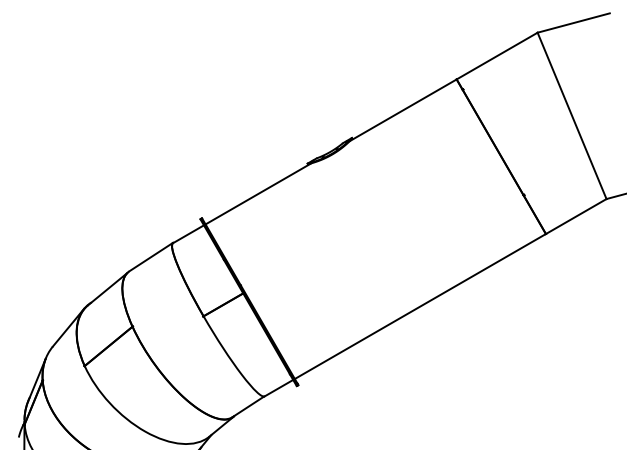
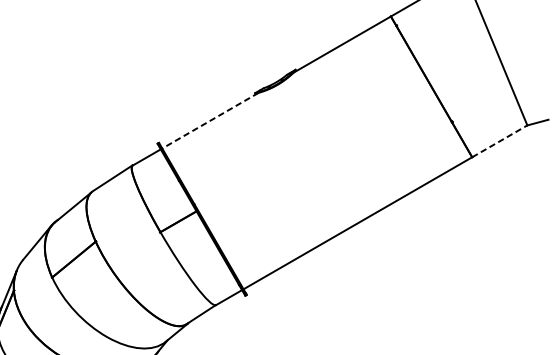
line: (258, 194) -> (210, 121), solid -> dashed
line: (576, 216) -> (500, 141), solid -> dashed

